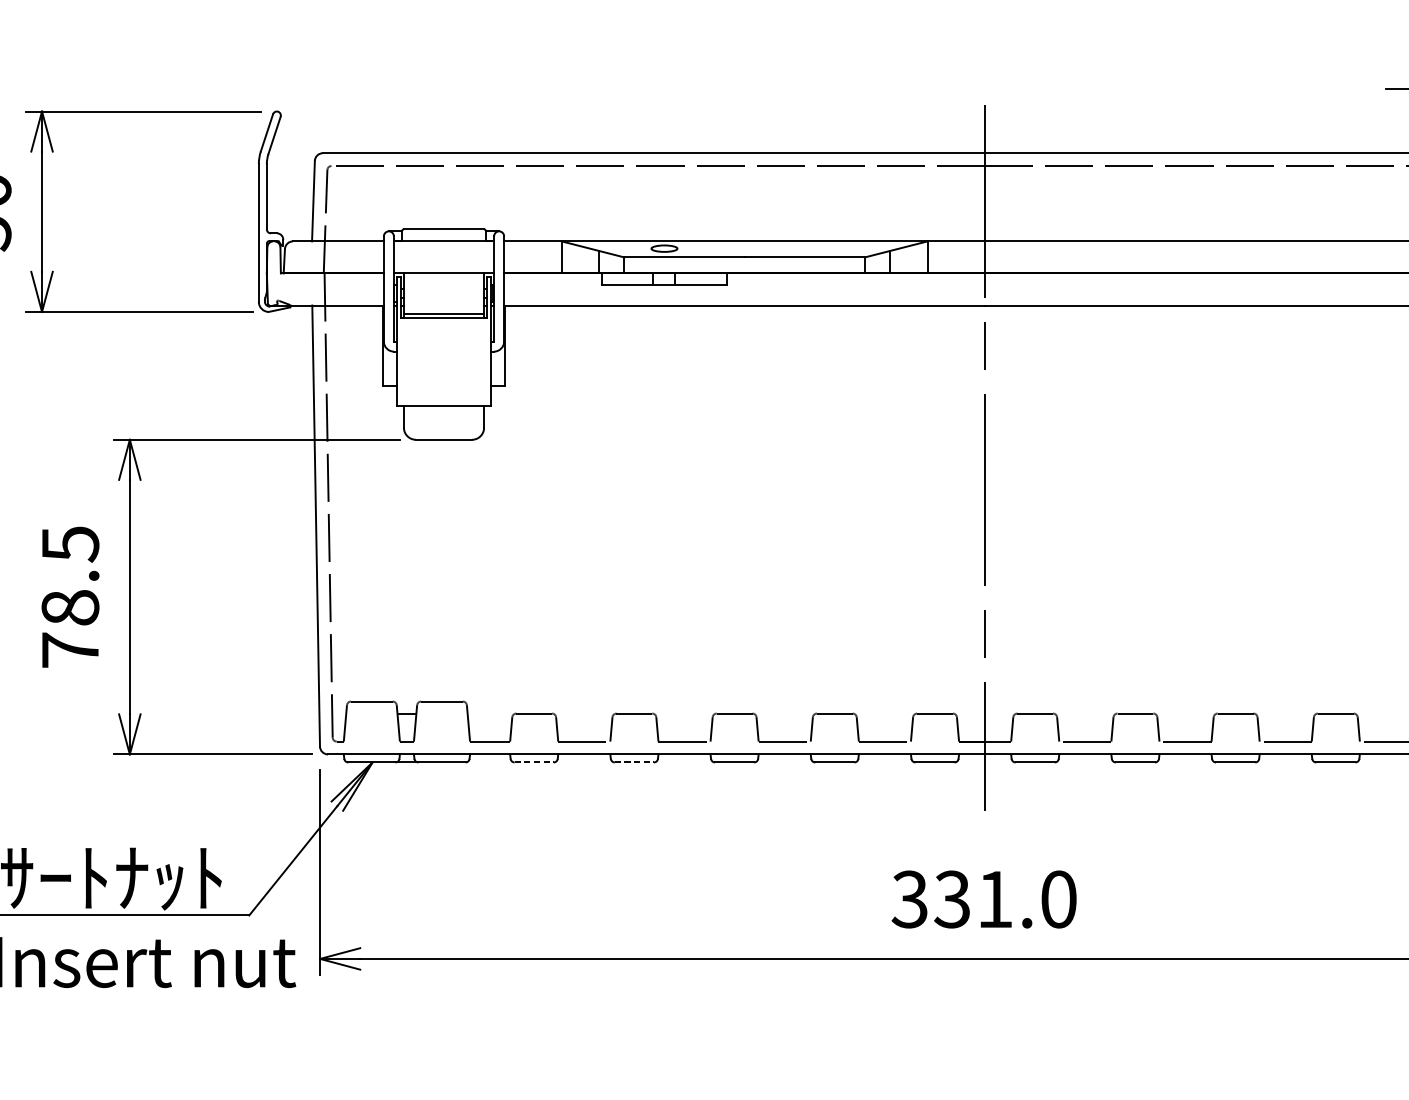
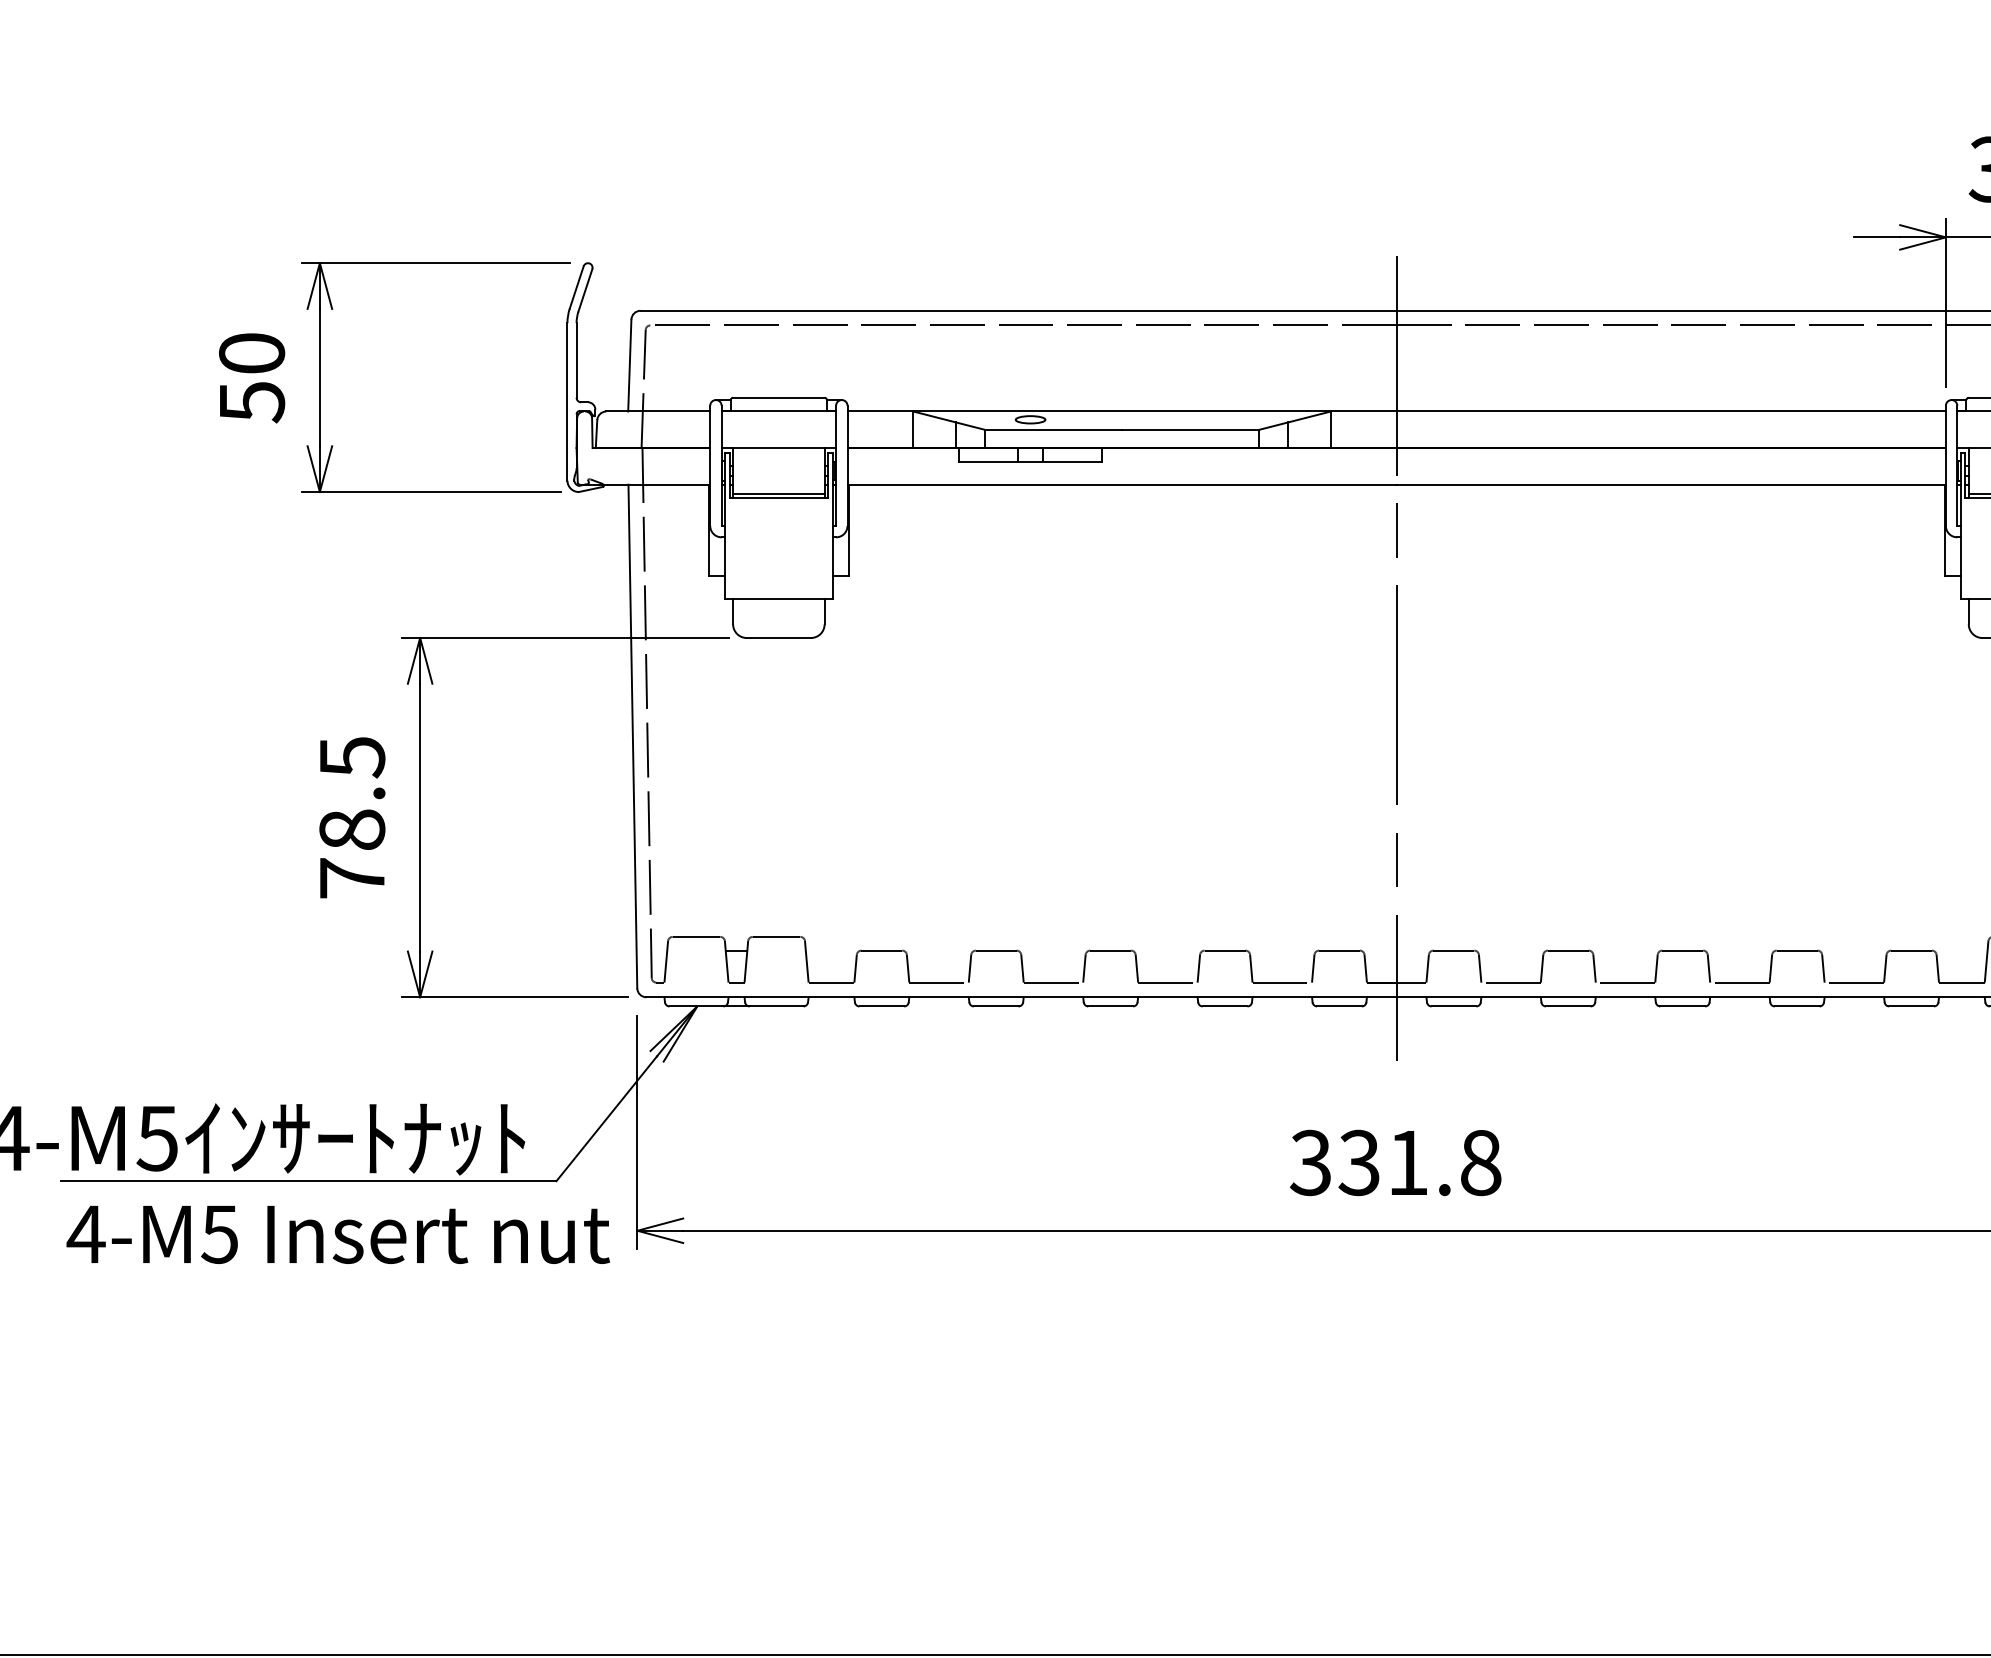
line: (534, 762) -> (882, 1006), dashed -> solid
line: (634, 762) -> (996, 1006), dashed -> solid
text: (1059, 899) -> (1481, 1162), 331.0 -> 331.8

